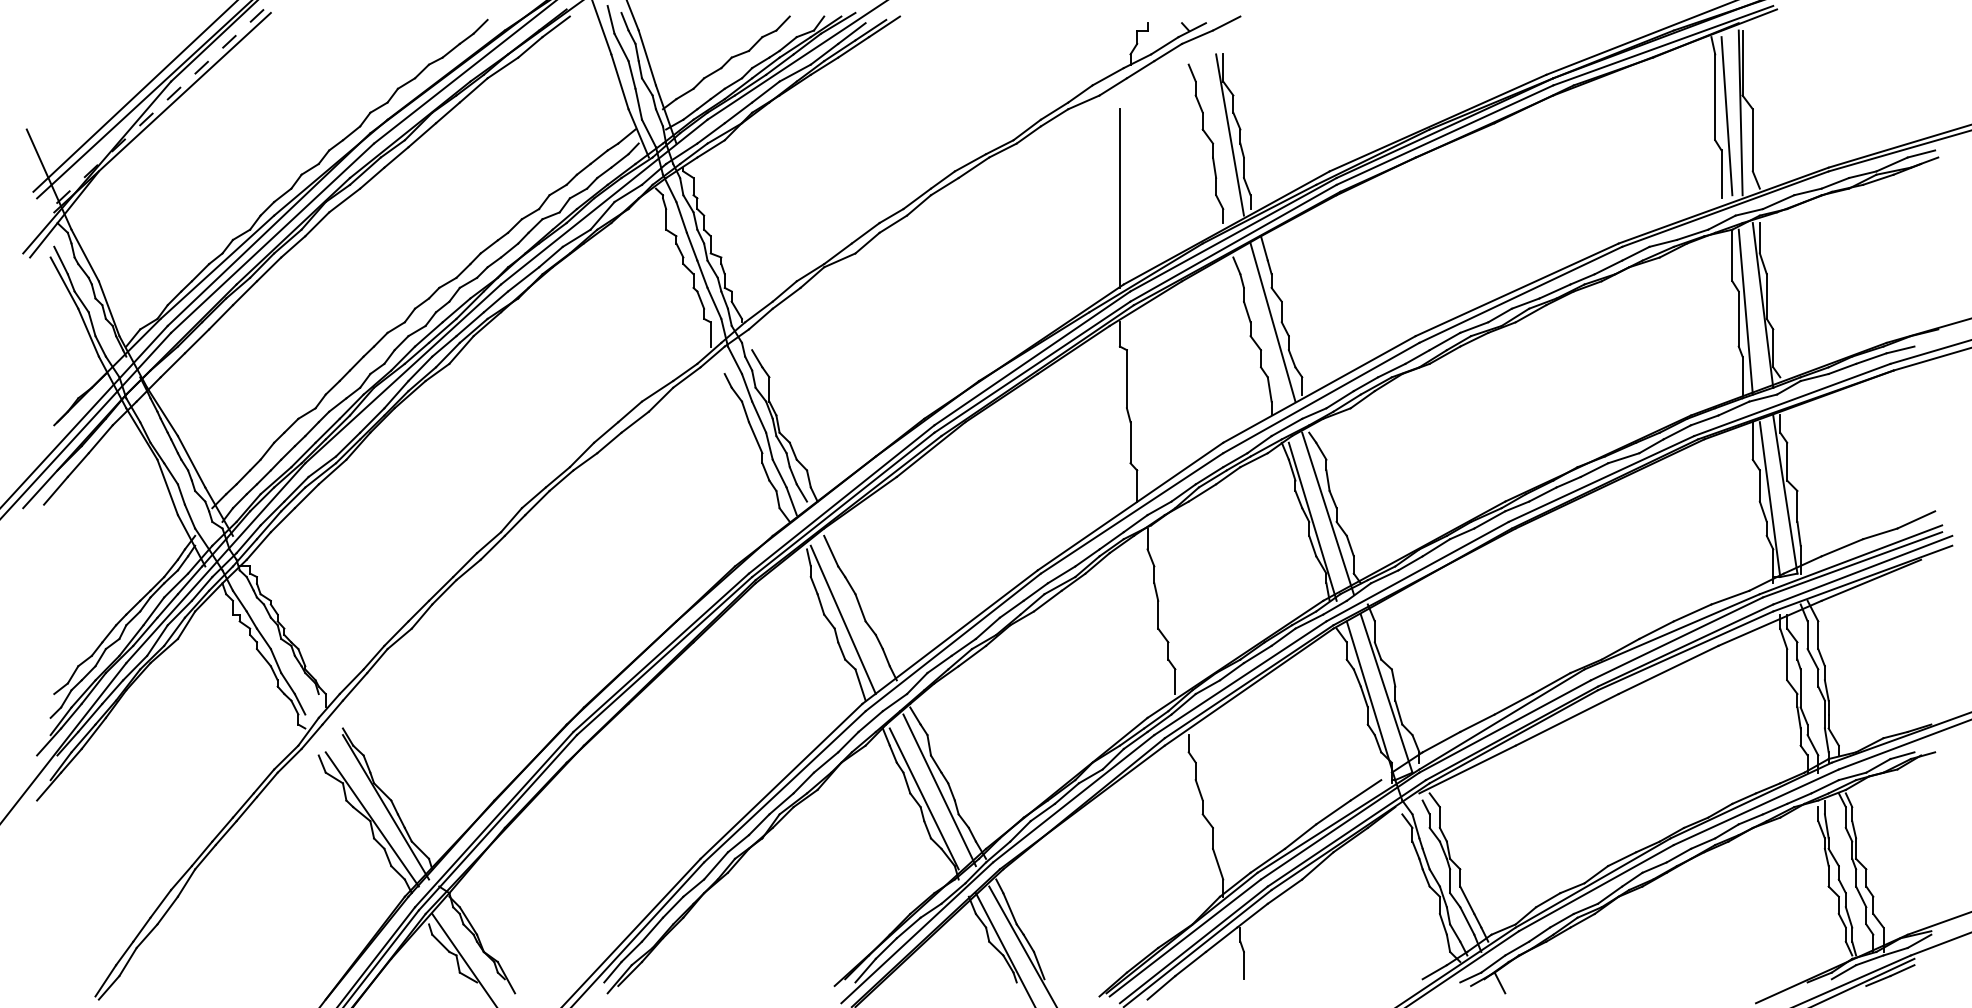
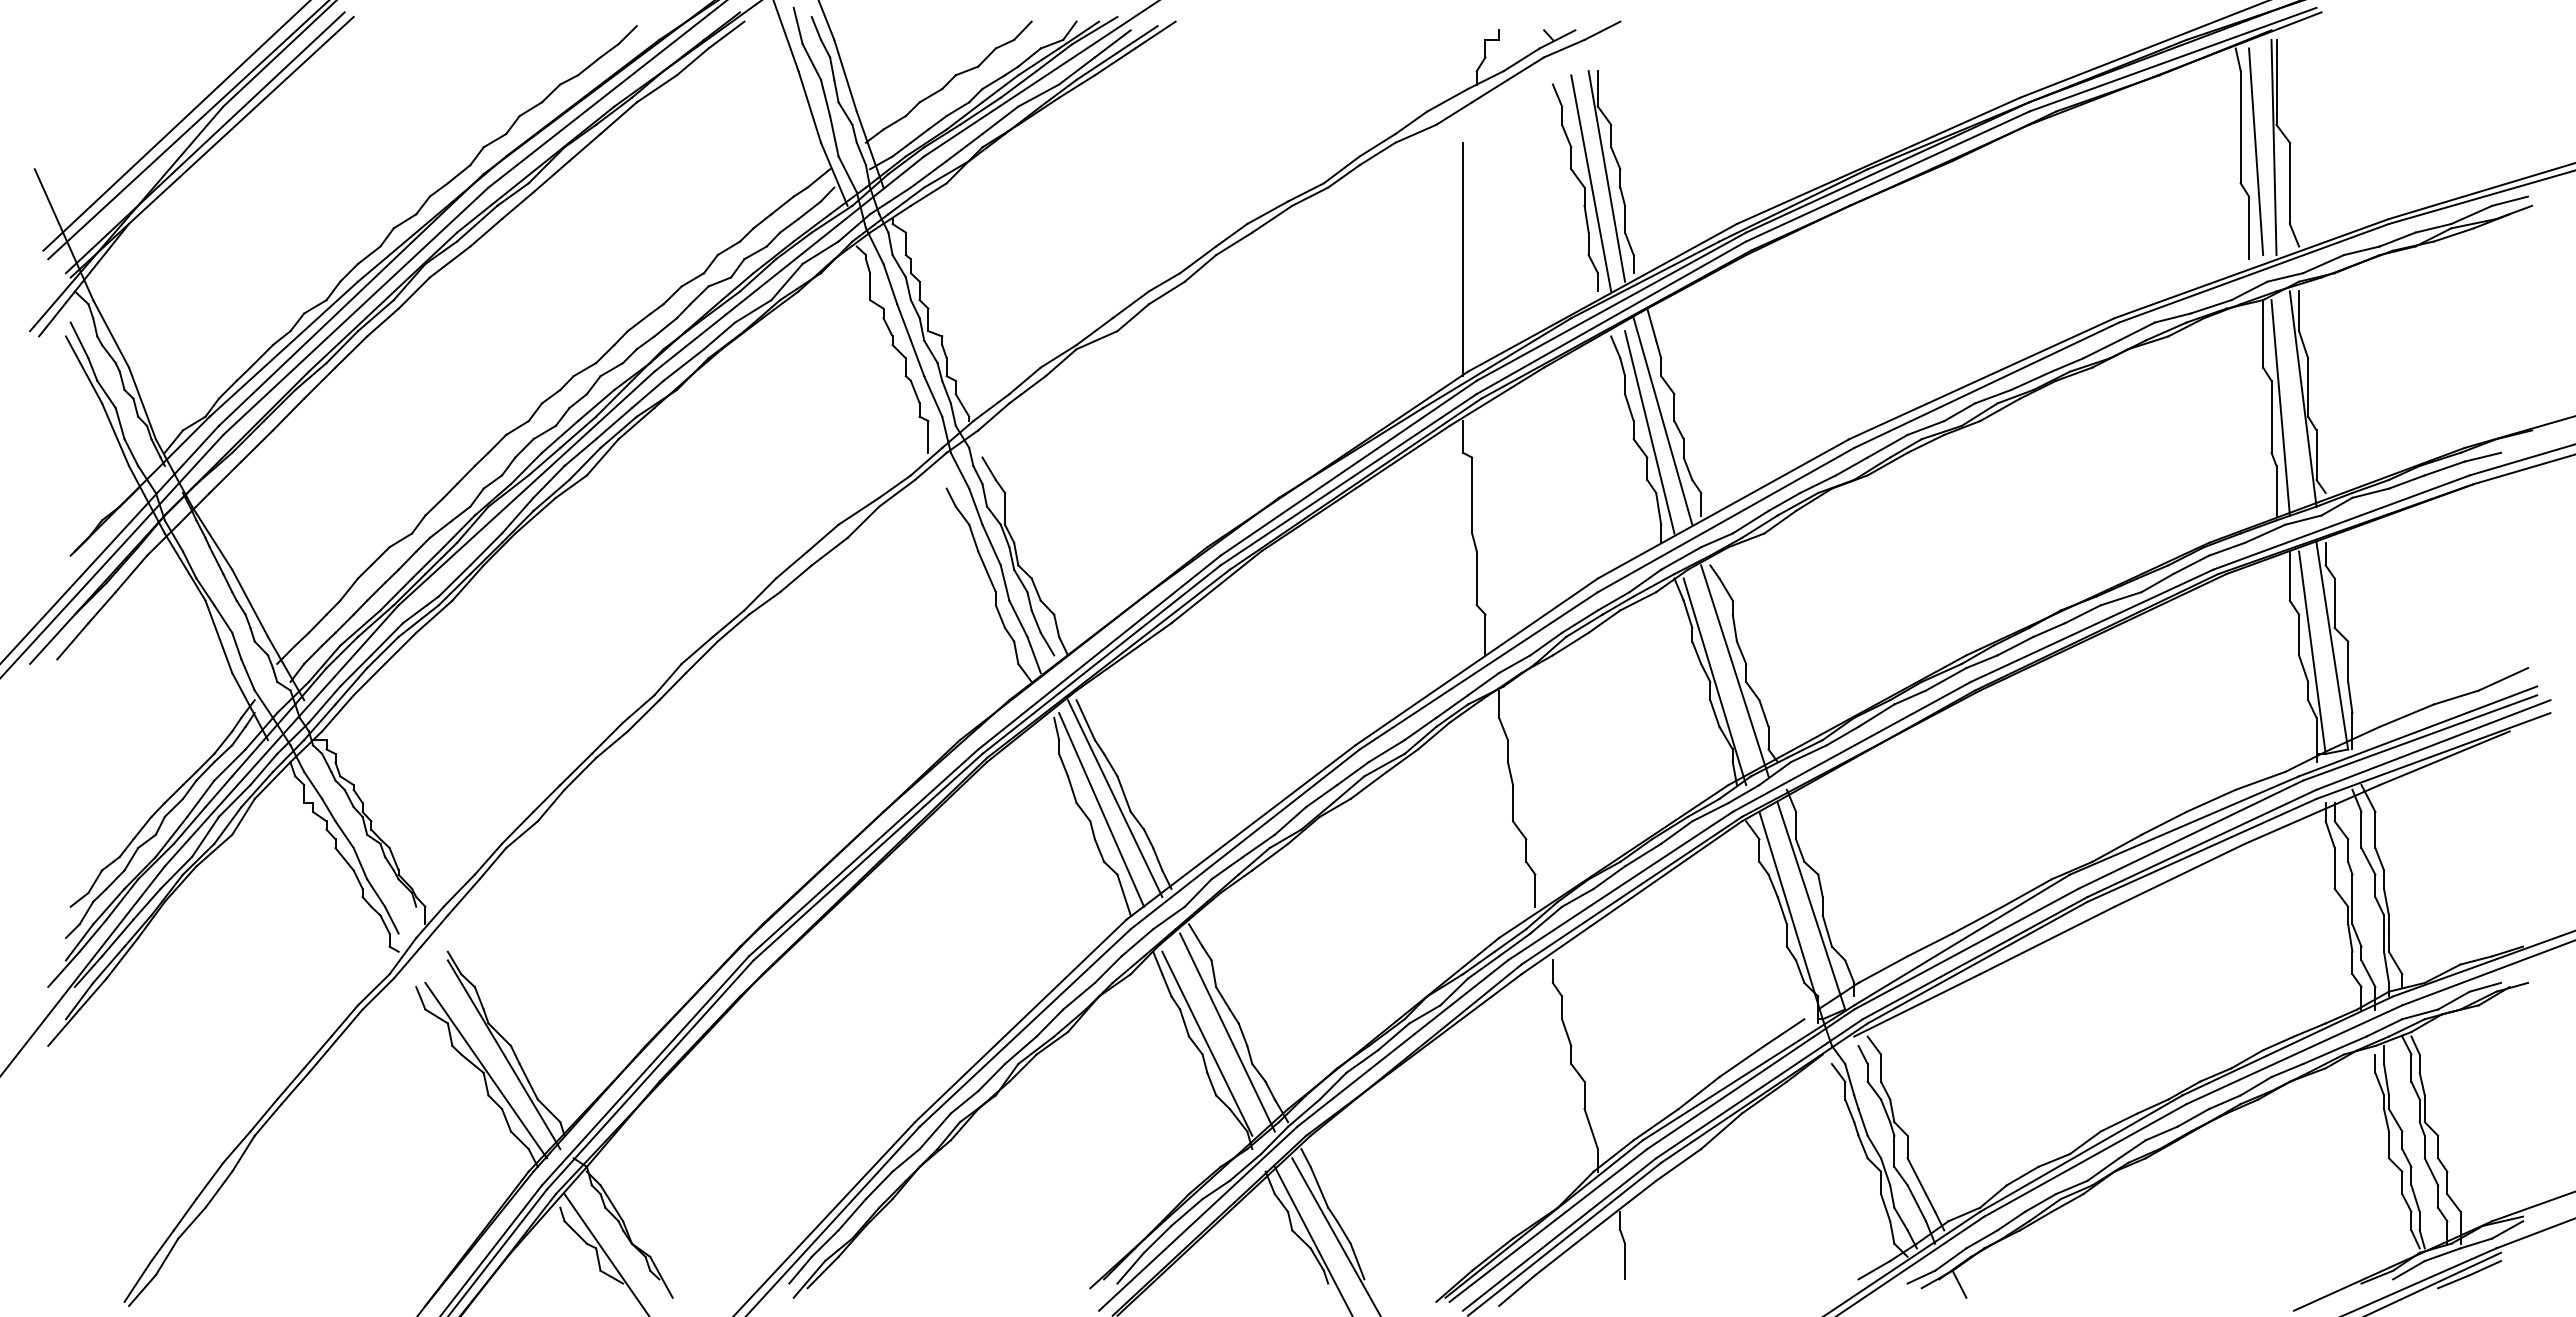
line: (157, 109) -> (205, 142), dashed -> solid
line: (1218, 140) -> (1591, 183), added
line: (1262, 331) -> (1649, 432), added
line: (853, 611) -> (1114, 798), added

